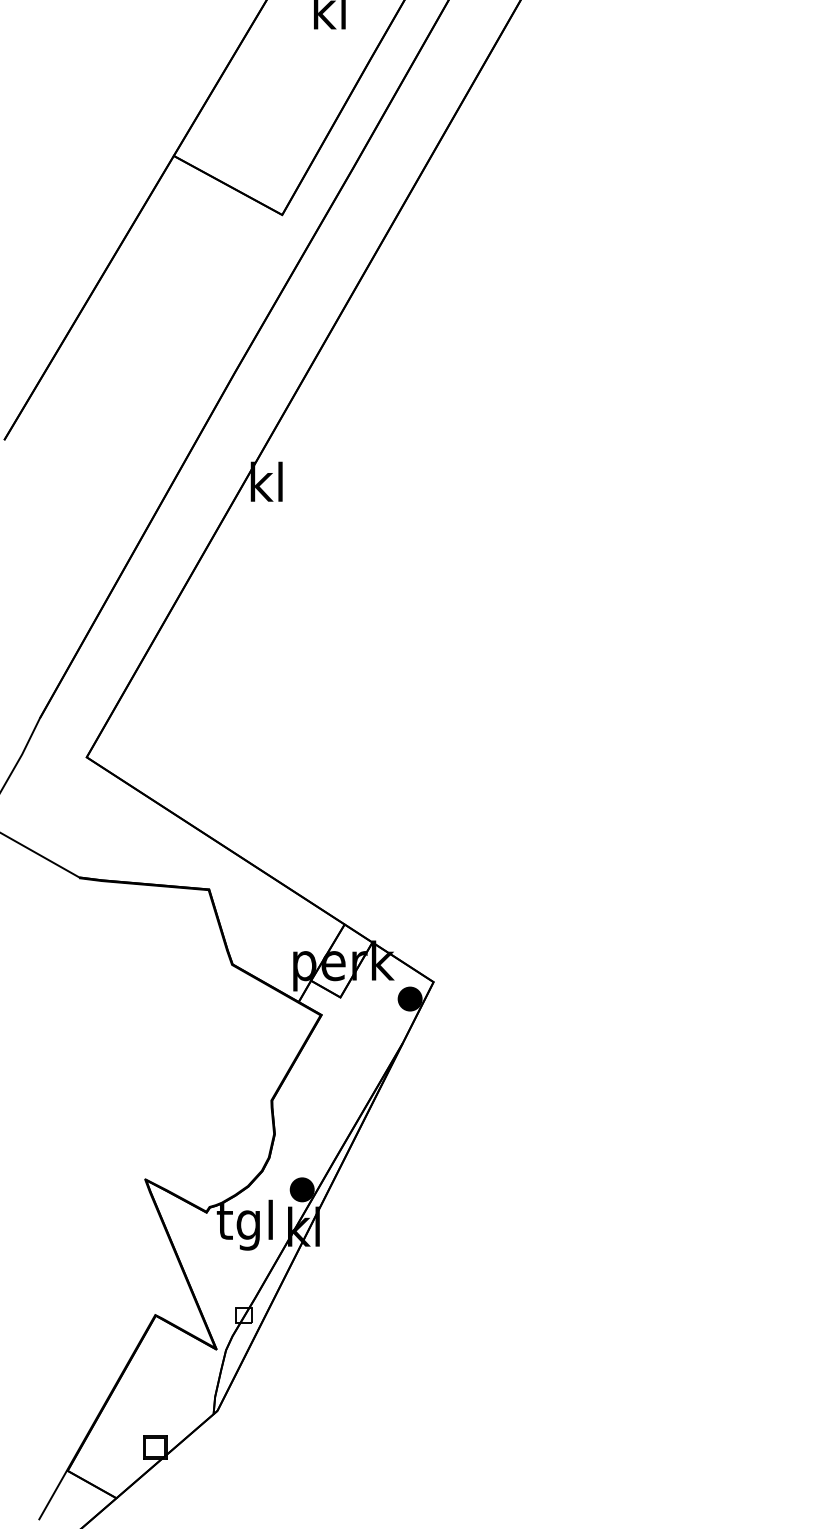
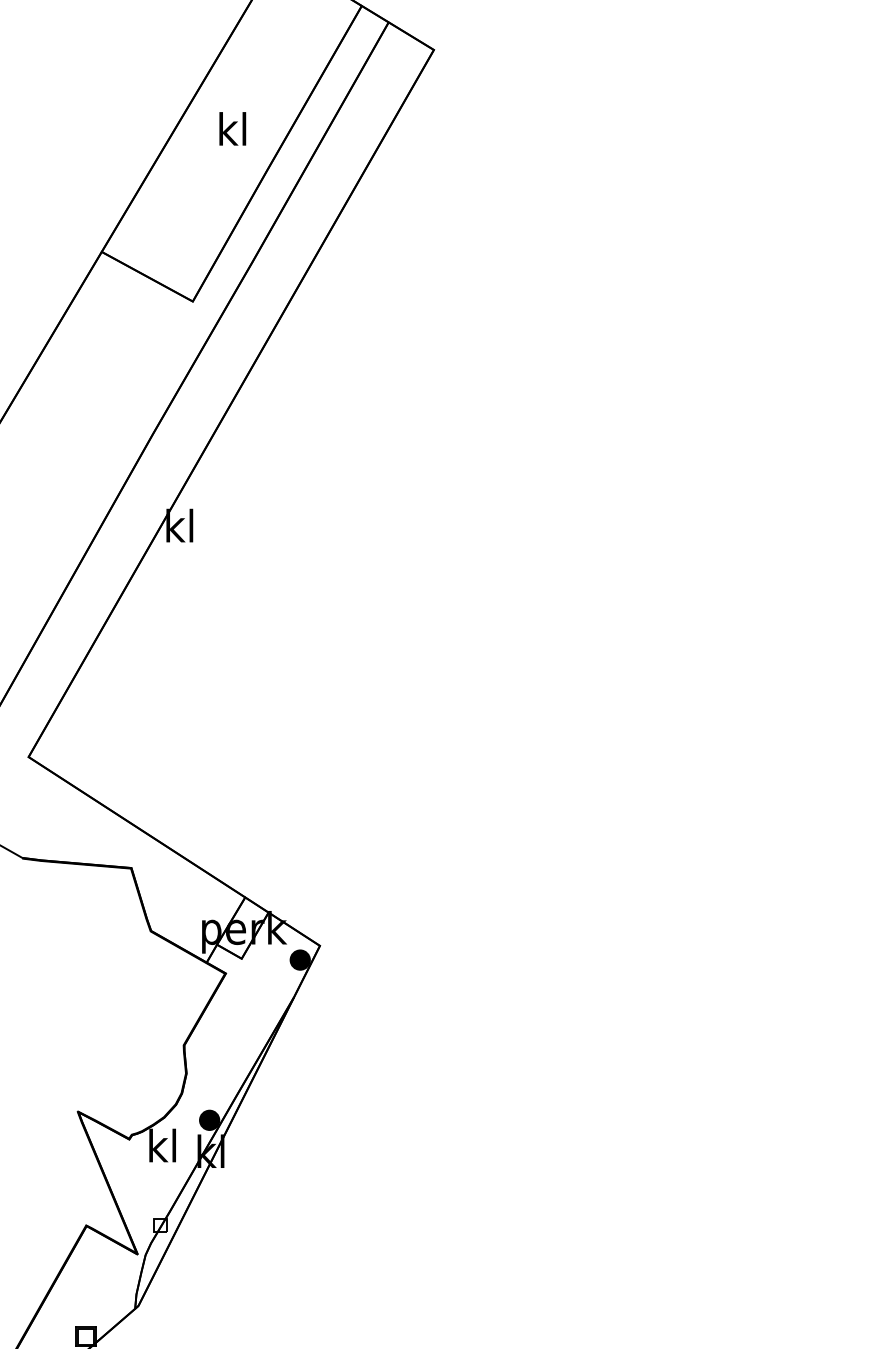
text: (244, 1224) -> (161, 1149), tgl -> kl

